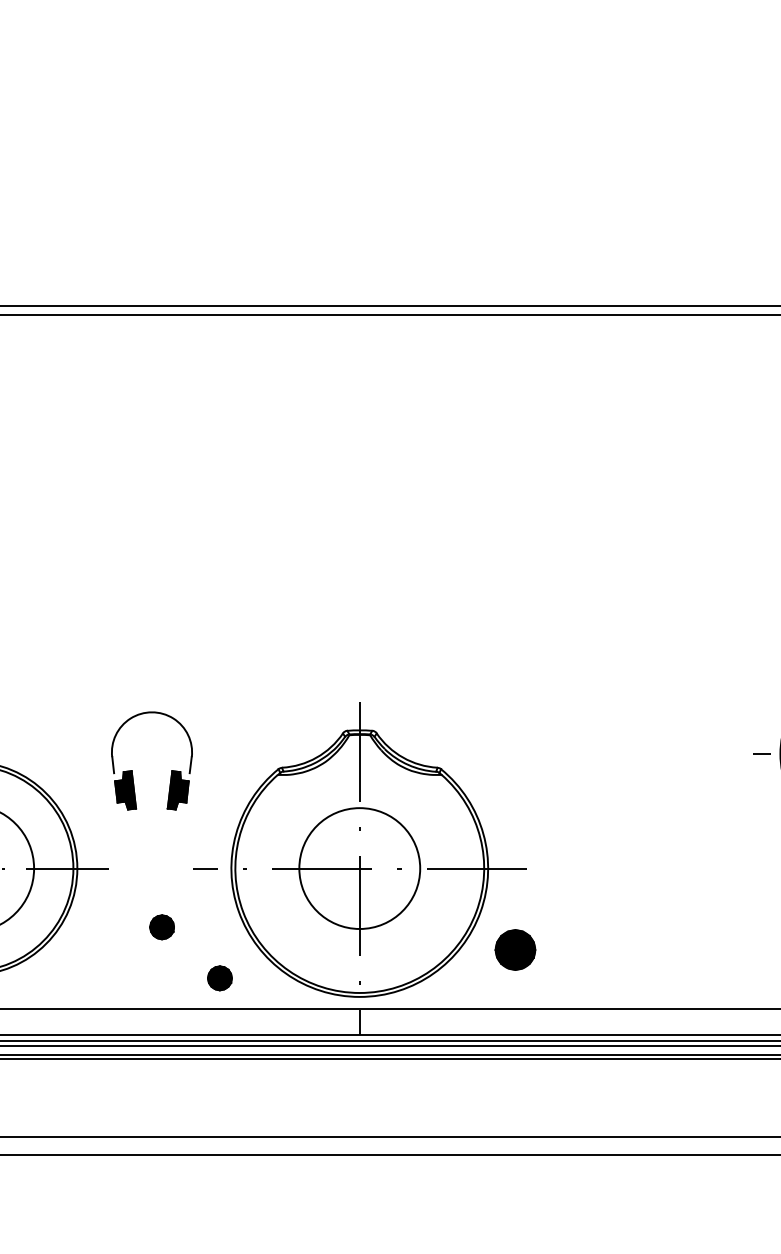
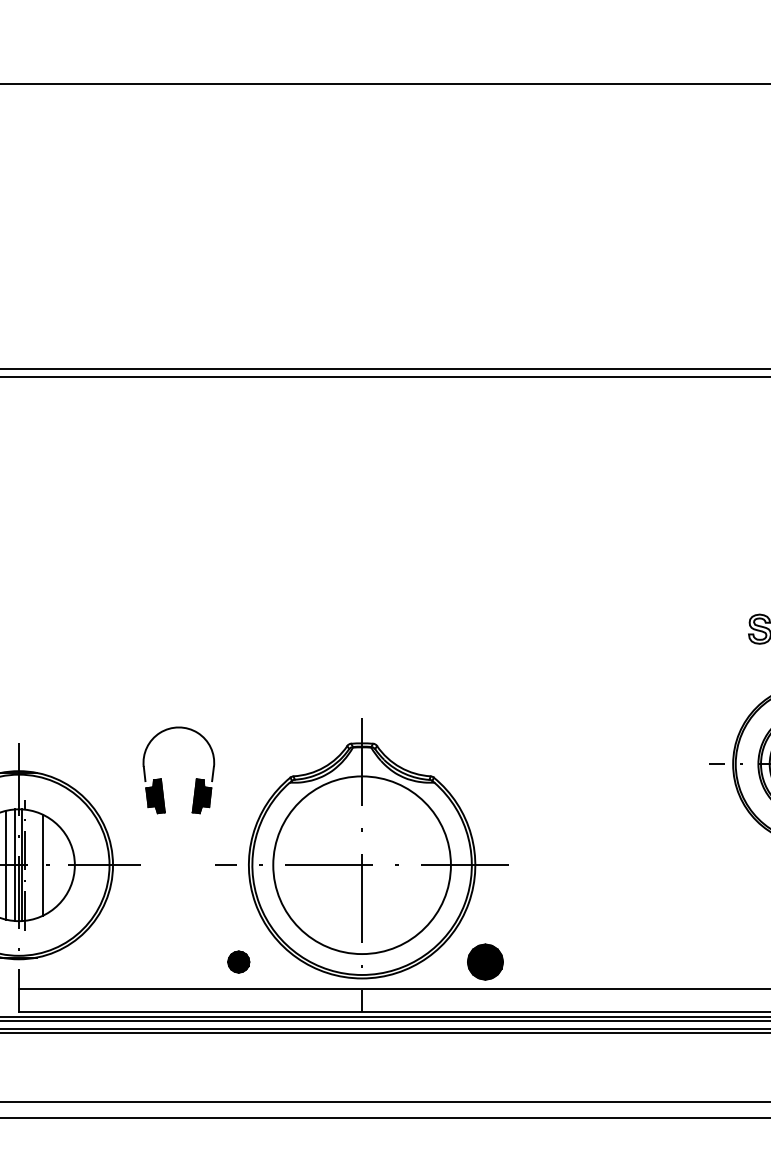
circle: (359, 868) -> (361, 865), size x1.67
part: (161, 926) -> (187, 916), removed
part: (515, 949) -> (485, 961), moved

